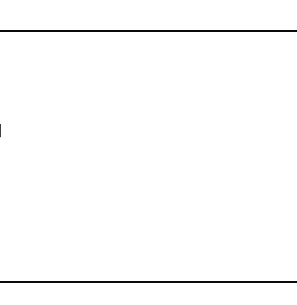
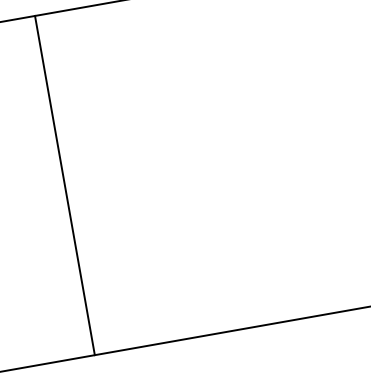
line: (91, 156) -> (64, 185), added

